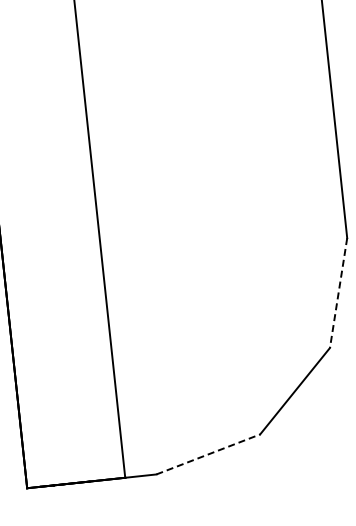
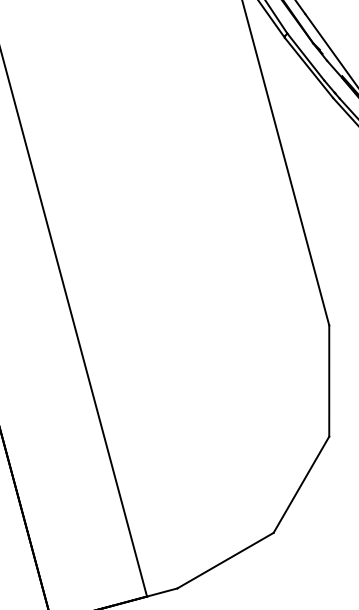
line: (338, 293) -> (329, 381), dashed -> solid
line: (208, 454) -> (225, 560), dashed -> solid

